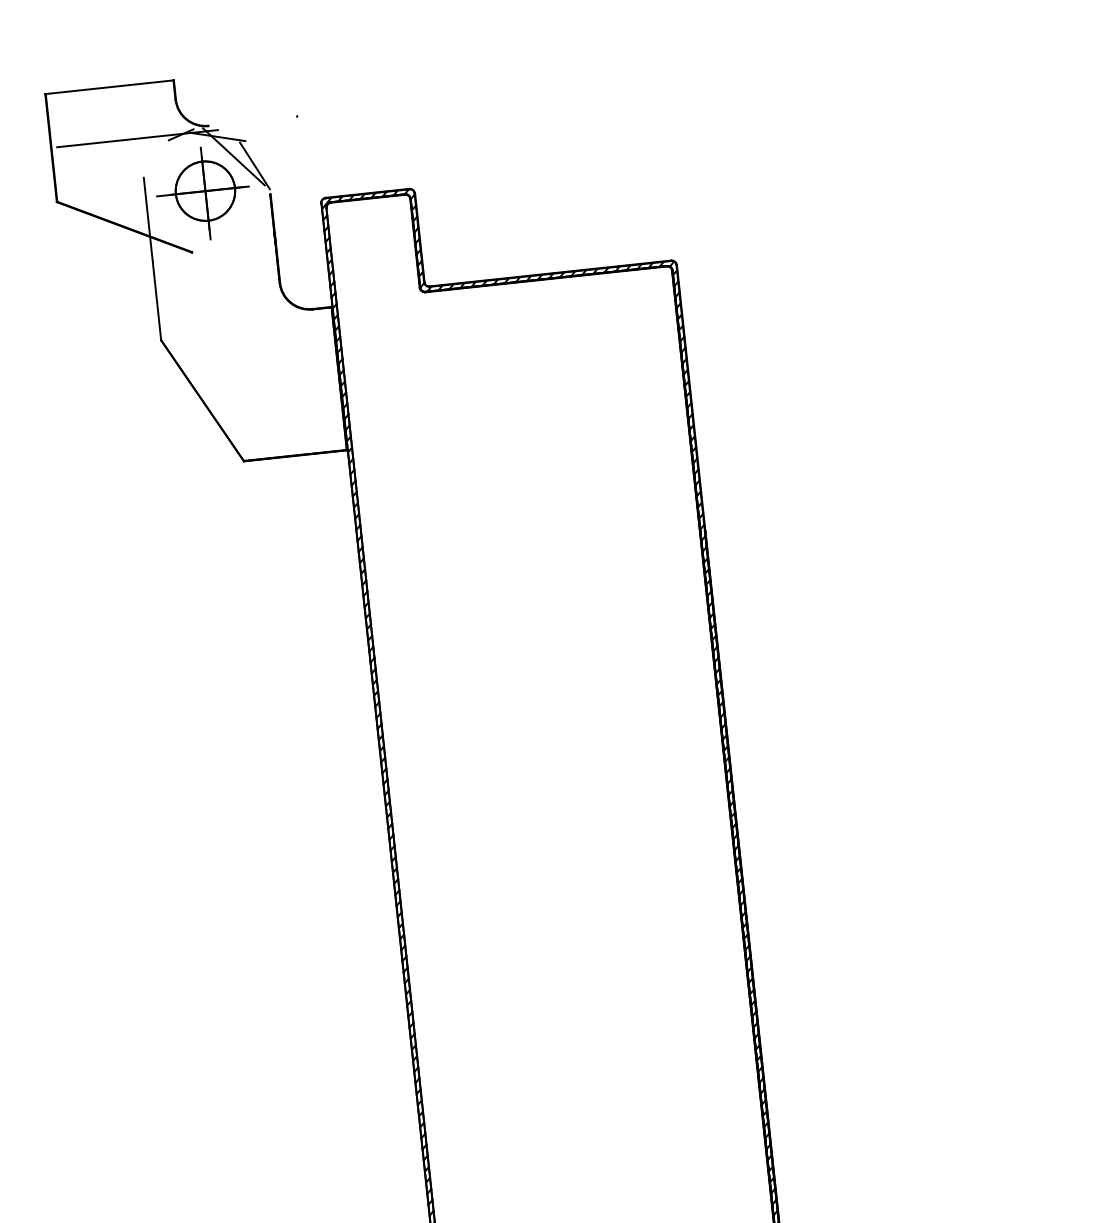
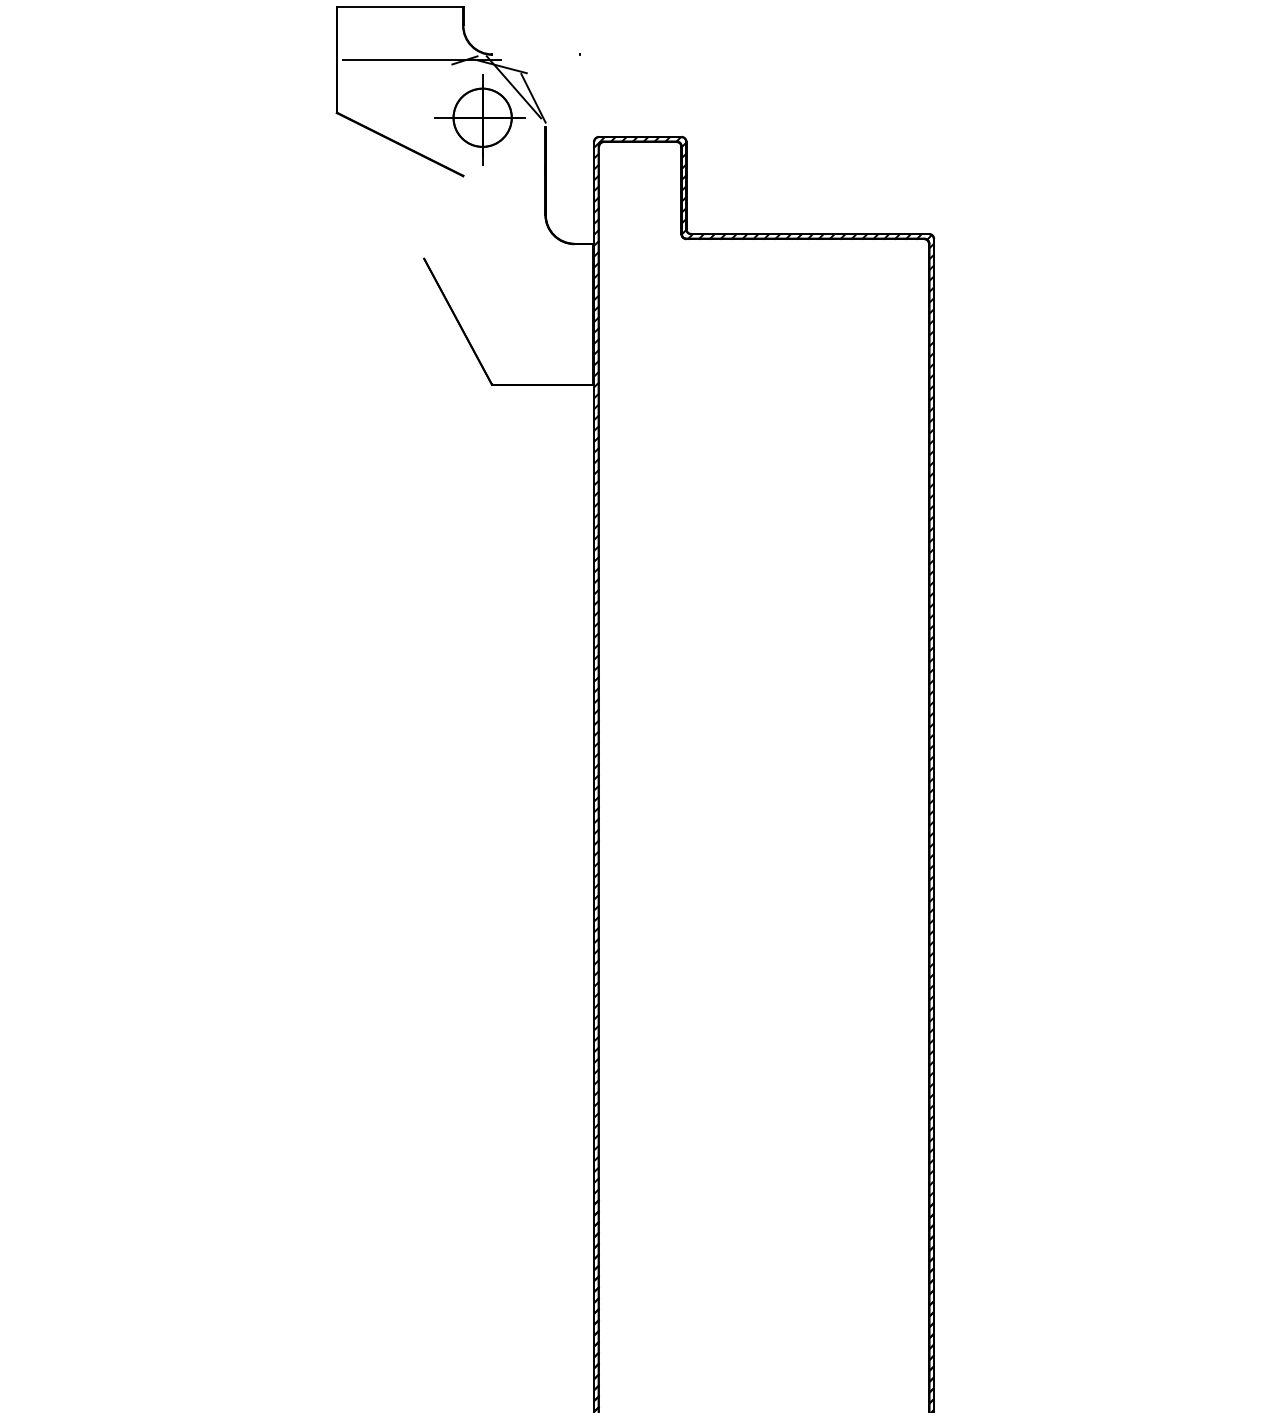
line: (152, 259) -> (424, 178), removed

